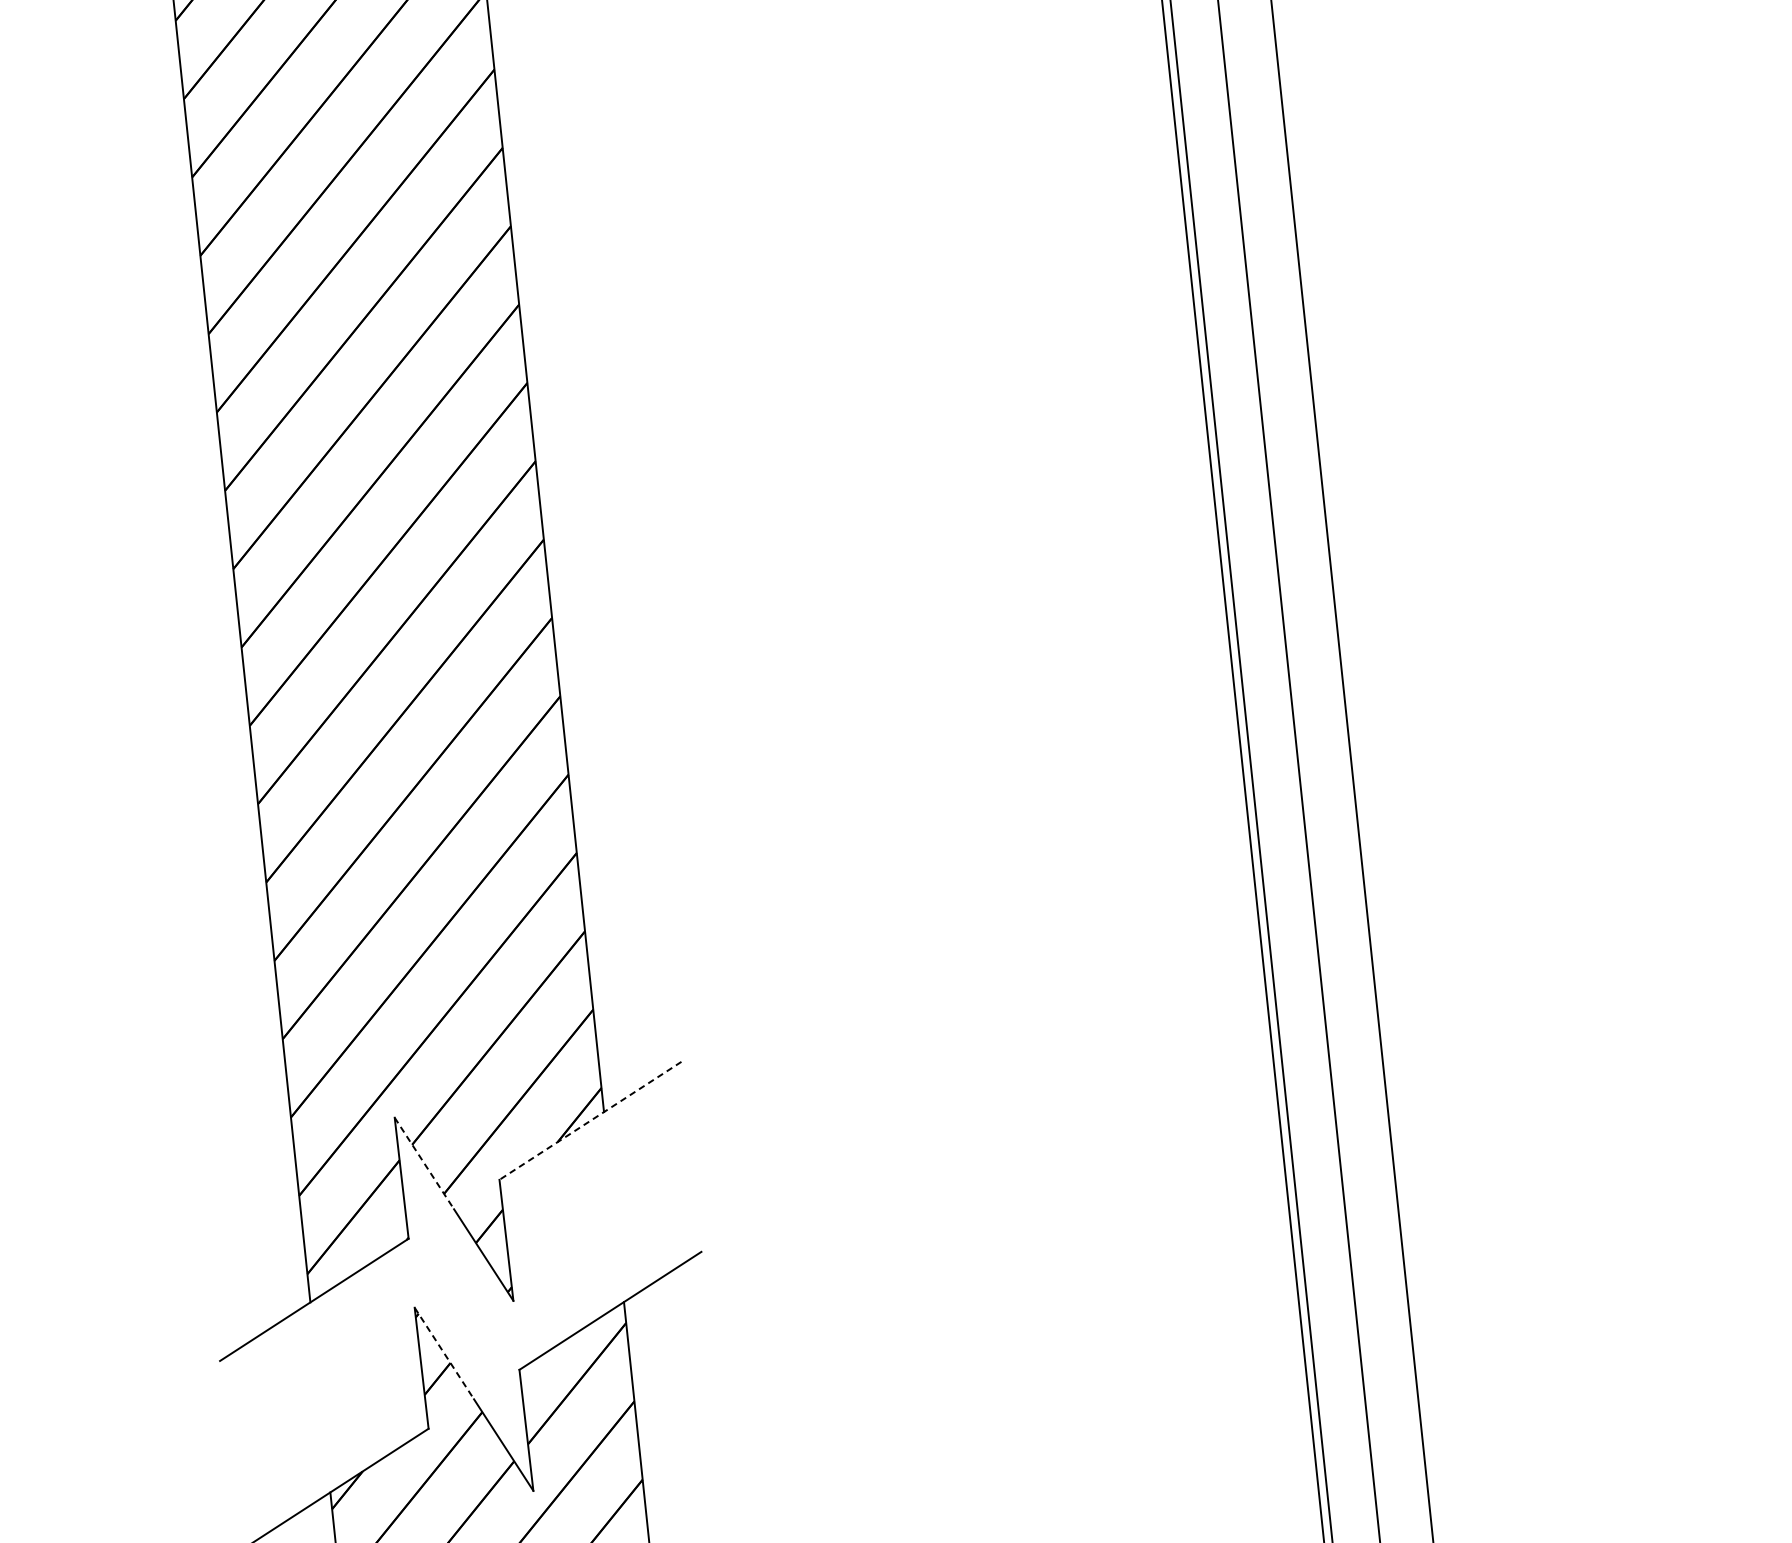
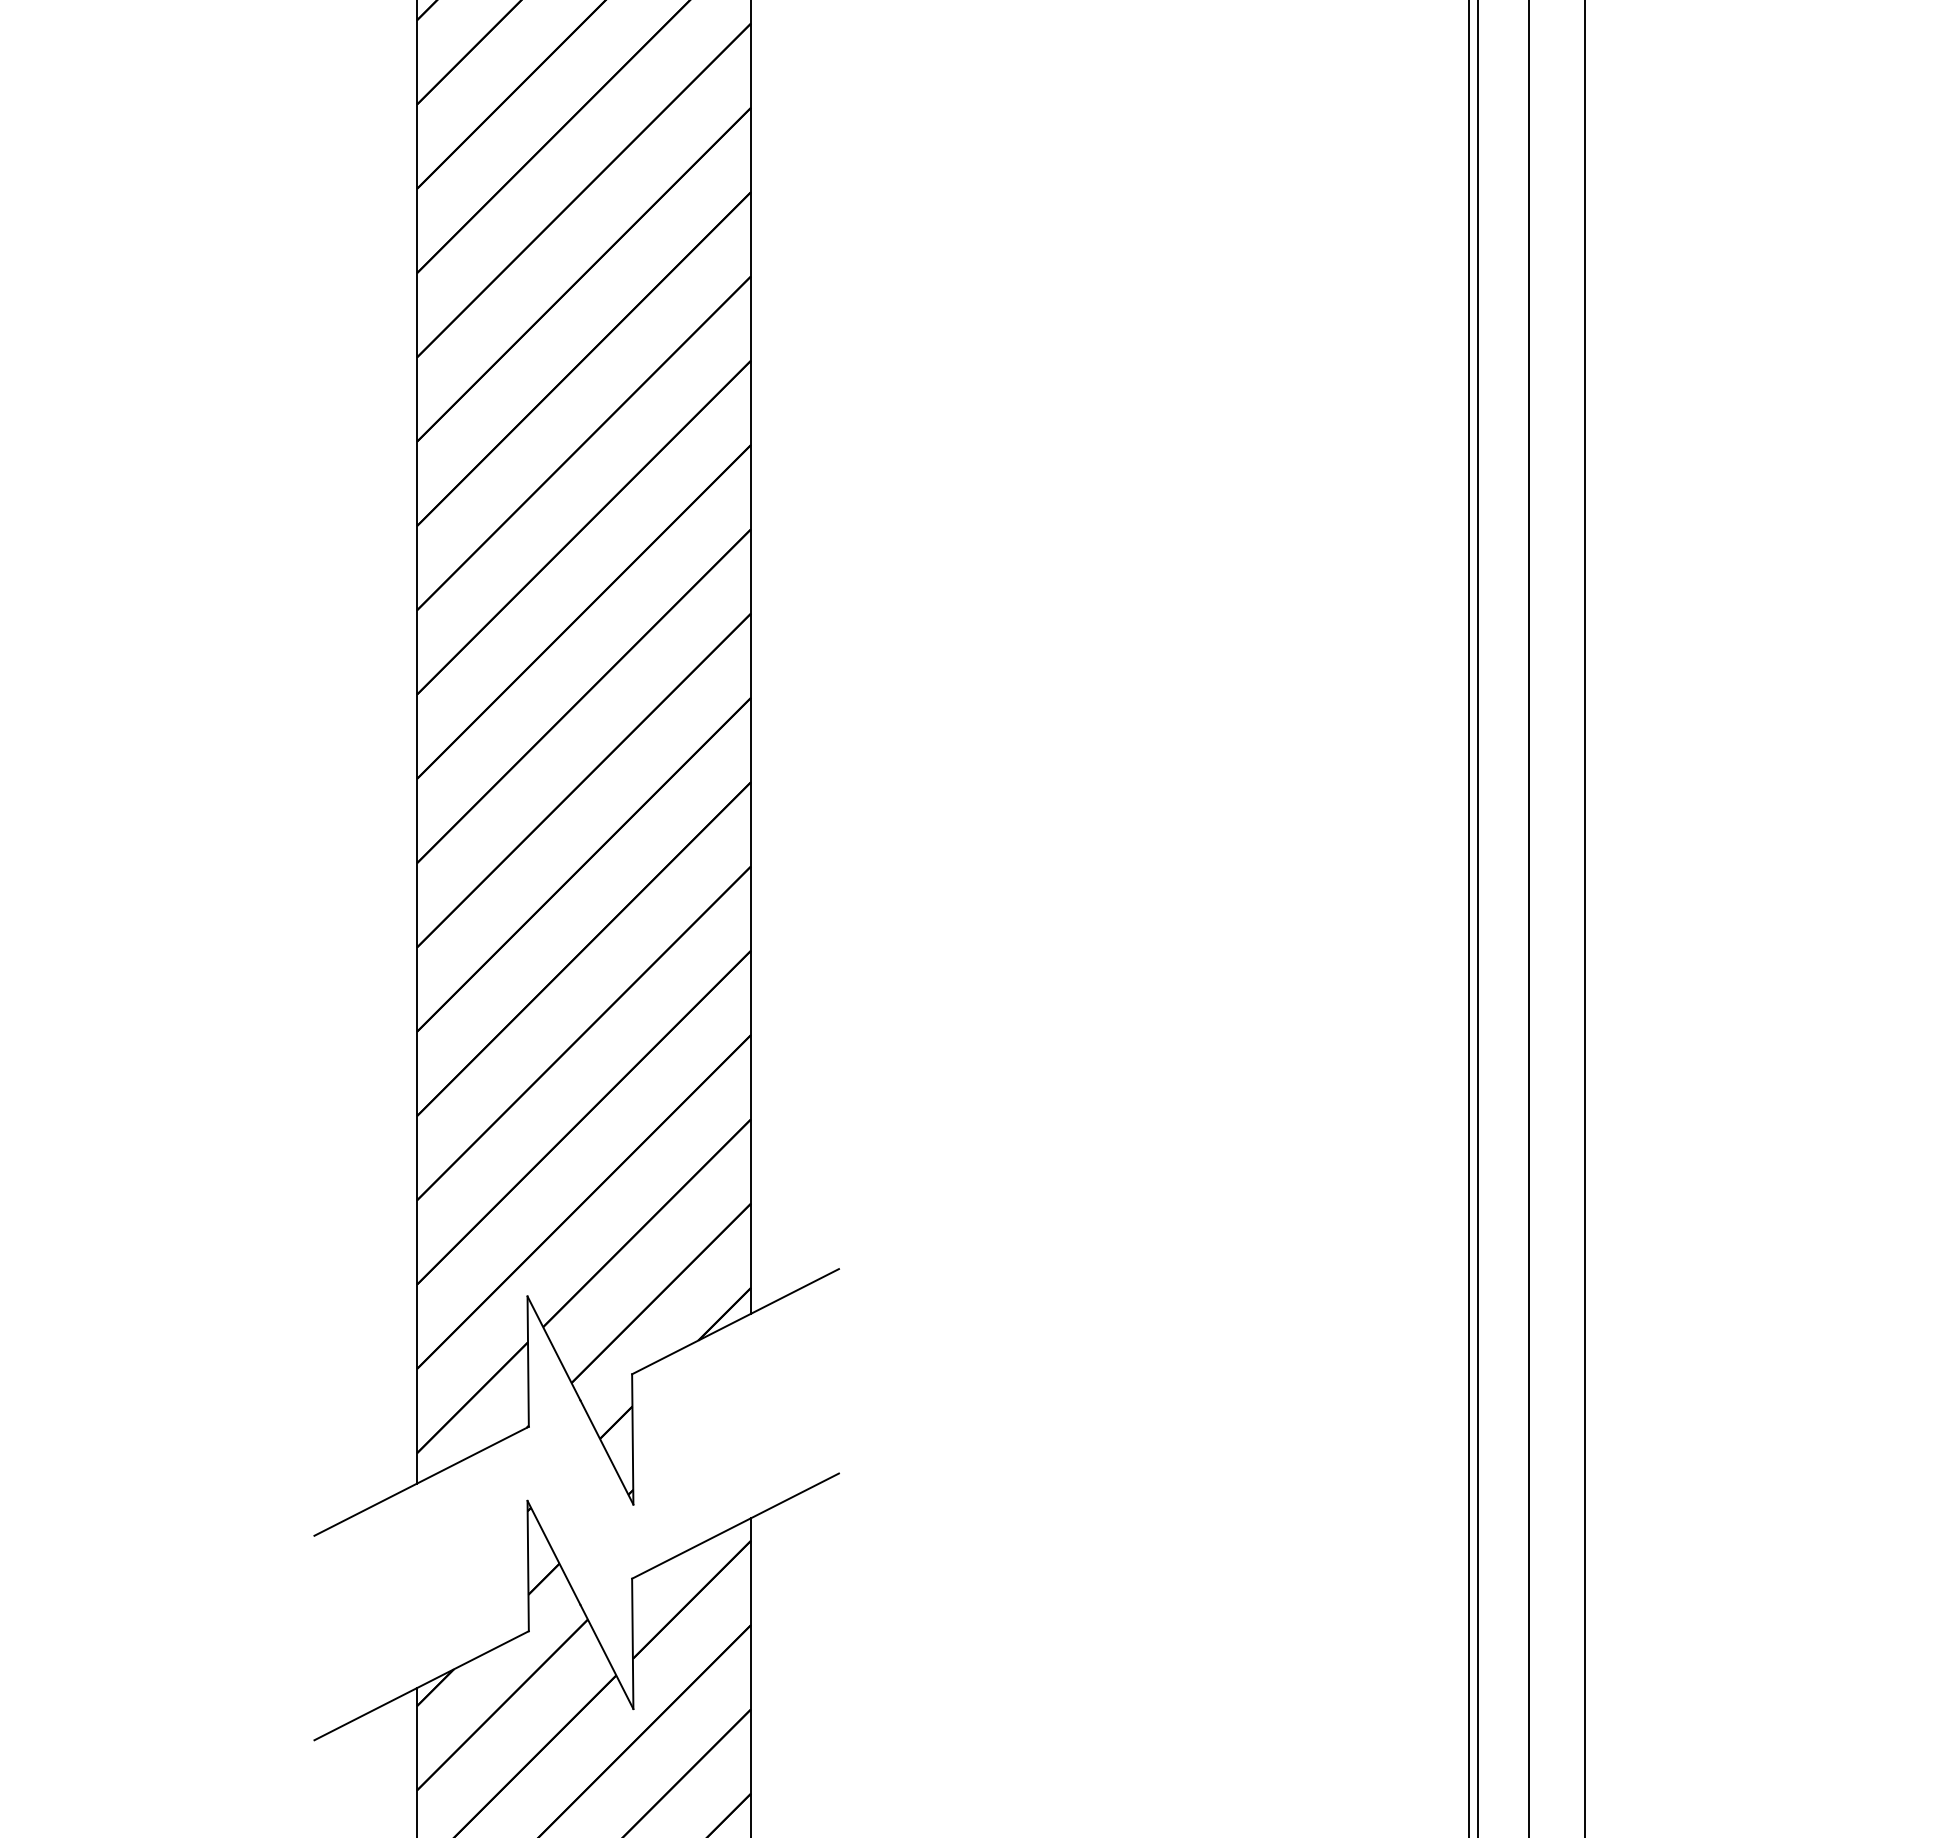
line: (590, 1120) -> (735, 1321), dashed -> solid
line: (424, 1163) -> (554, 1348), dashed -> solid
line: (444, 1353) -> (554, 1553), dashed -> solid

